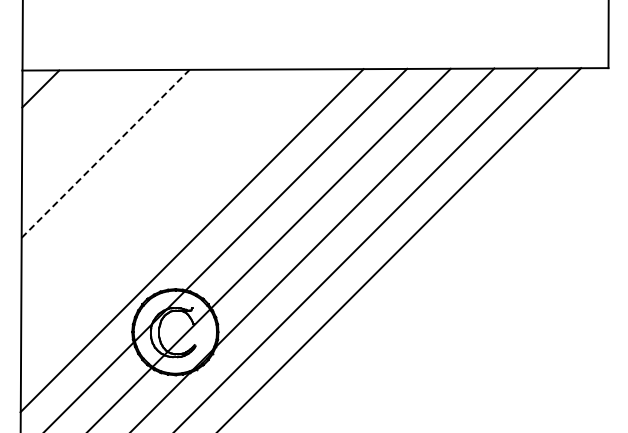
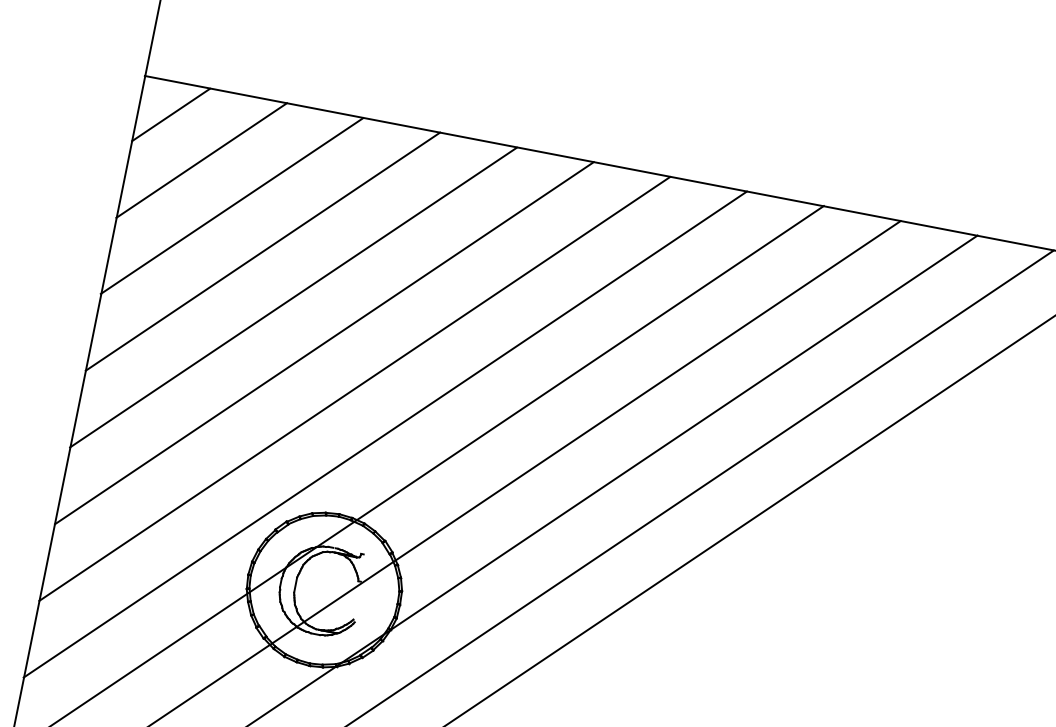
line: (61, 110) -> (200, 159), added
line: (83, 132) -> (231, 206), added
line: (105, 153) -> (262, 250), dashed -> solid
line: (127, 175) -> (294, 297), added
line: (148, 197) -> (323, 343), added
line: (170, 218) -> (354, 387), added

